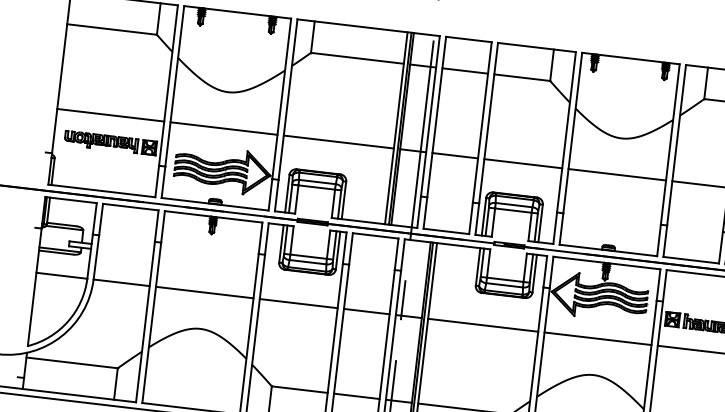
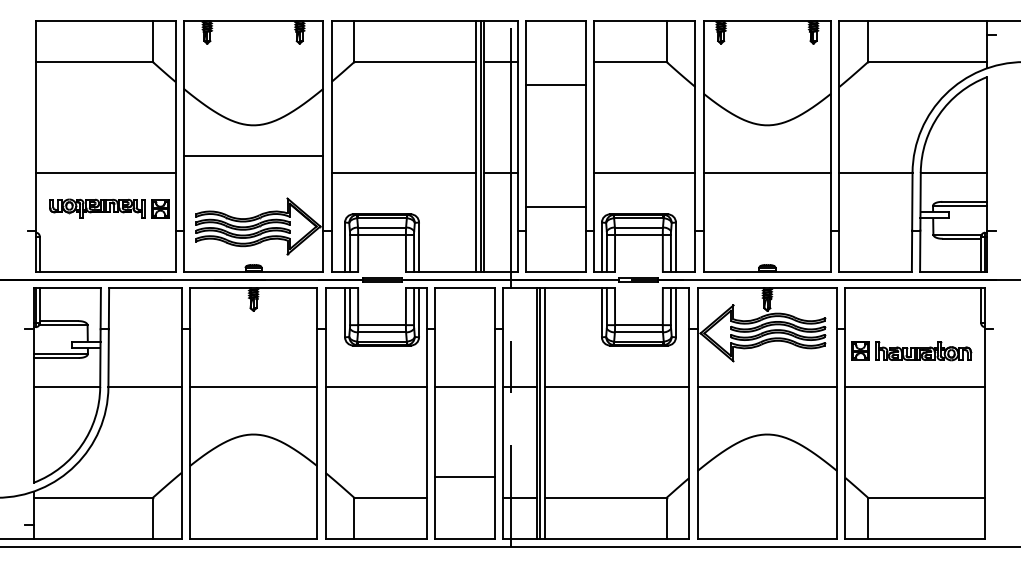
line: (465, 71) -> (555, 85), moved
line: (223, 128) -> (253, 155), moved
line: (455, 155) -> (555, 206), moved
line: (357, 396) -> (465, 476), moved

